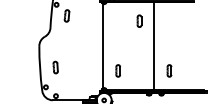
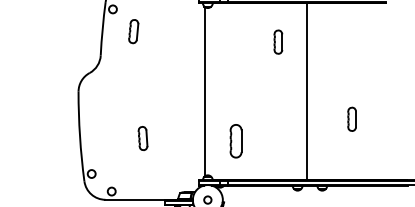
part: (55, 67) -> (142, 138), moved
part: (117, 70) -> (234, 140), size x1.4
part: (169, 70) -> (352, 118), moved

